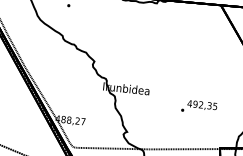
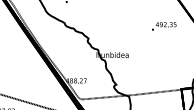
text: (199, 107) -> (164, 26), moved

